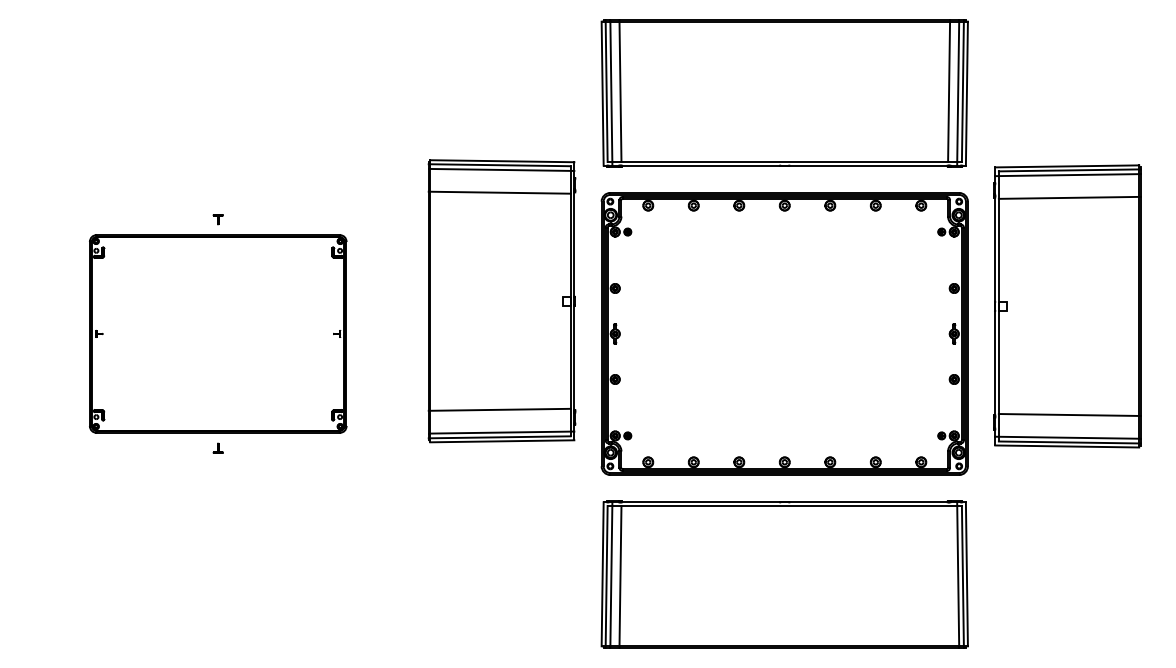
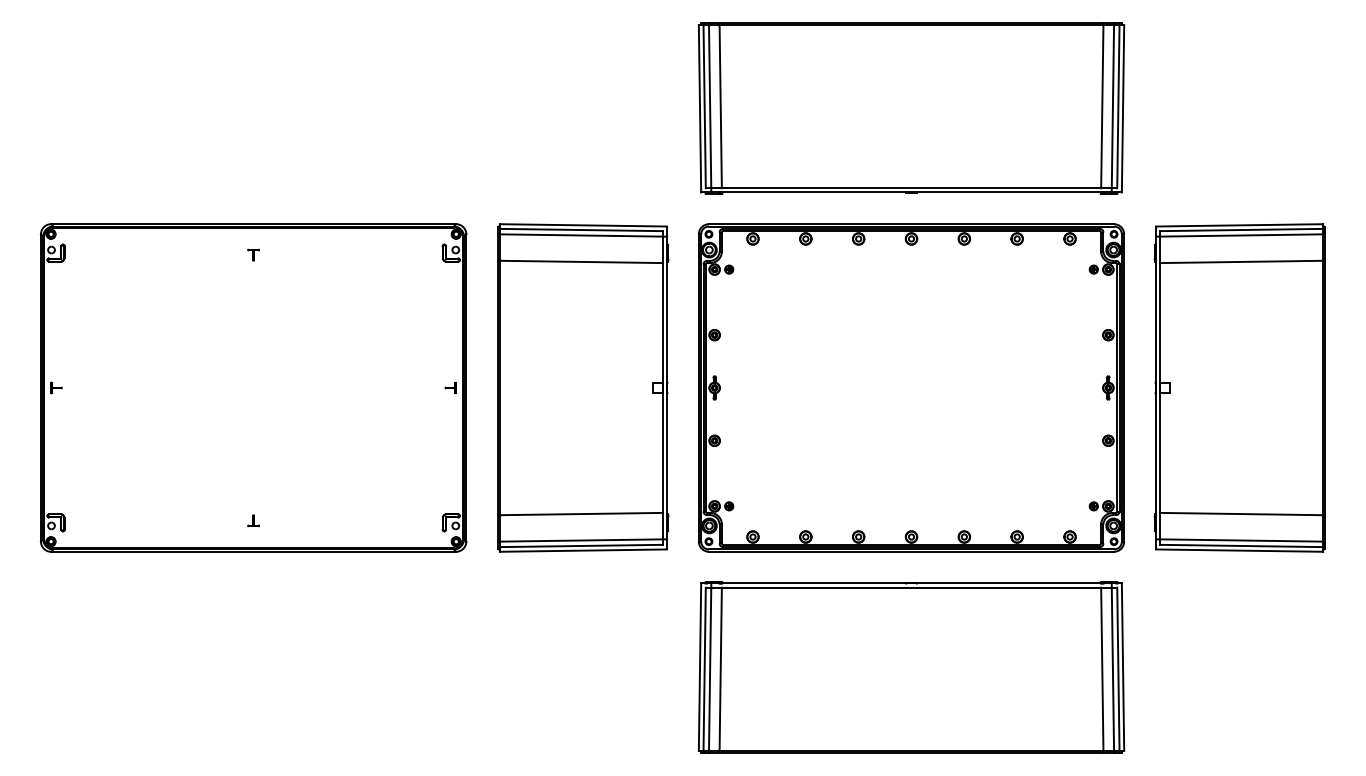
part: (502, 300) -> (583, 387), moved
part: (1067, 306) -> (1239, 387), moved
part: (218, 333) -> (253, 387), size x1.43
line: (949, 576) -> (1102, 669), added

